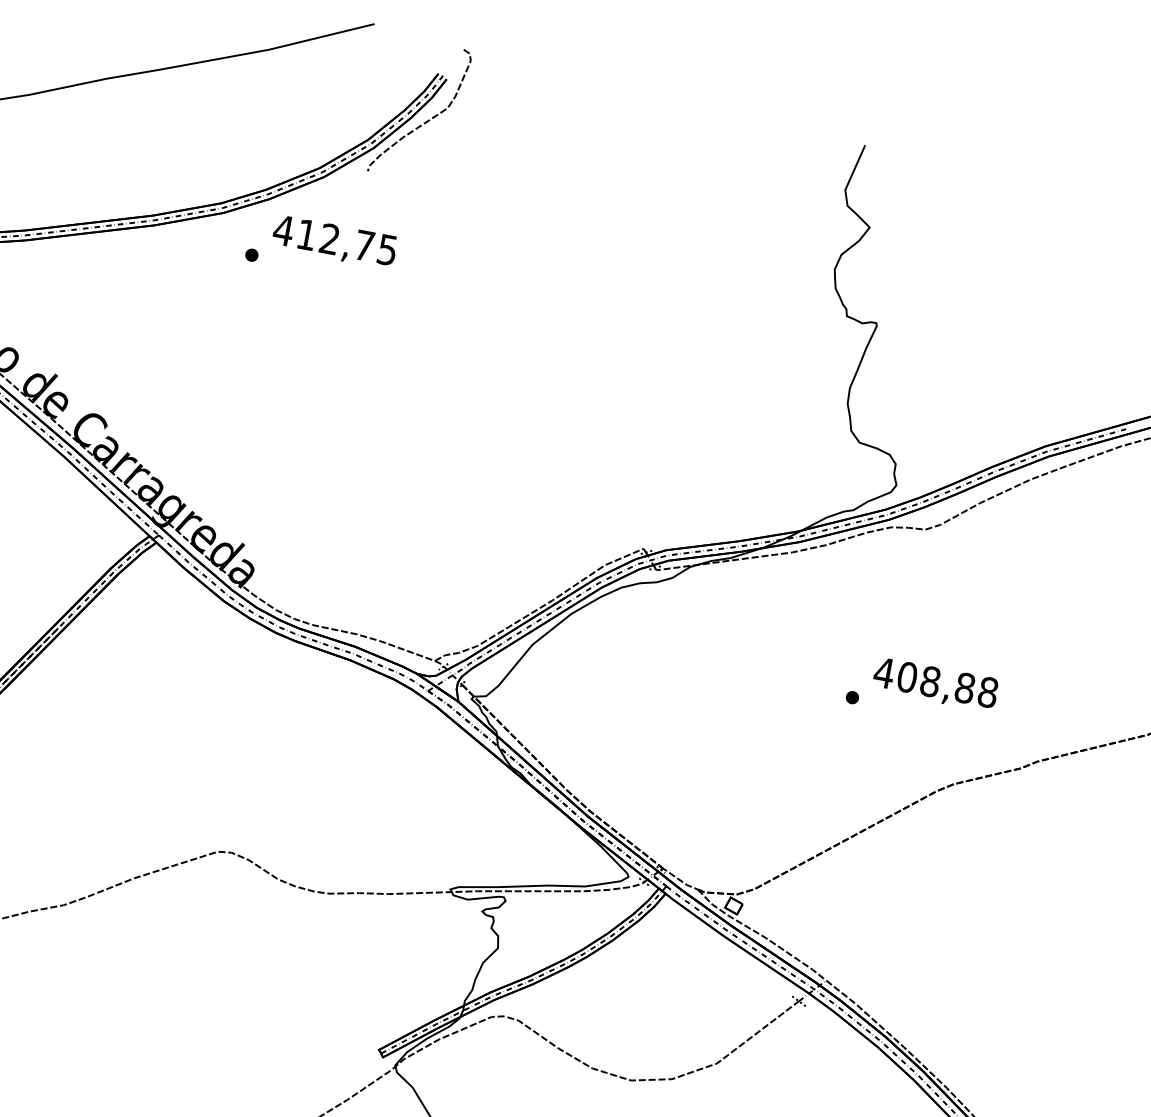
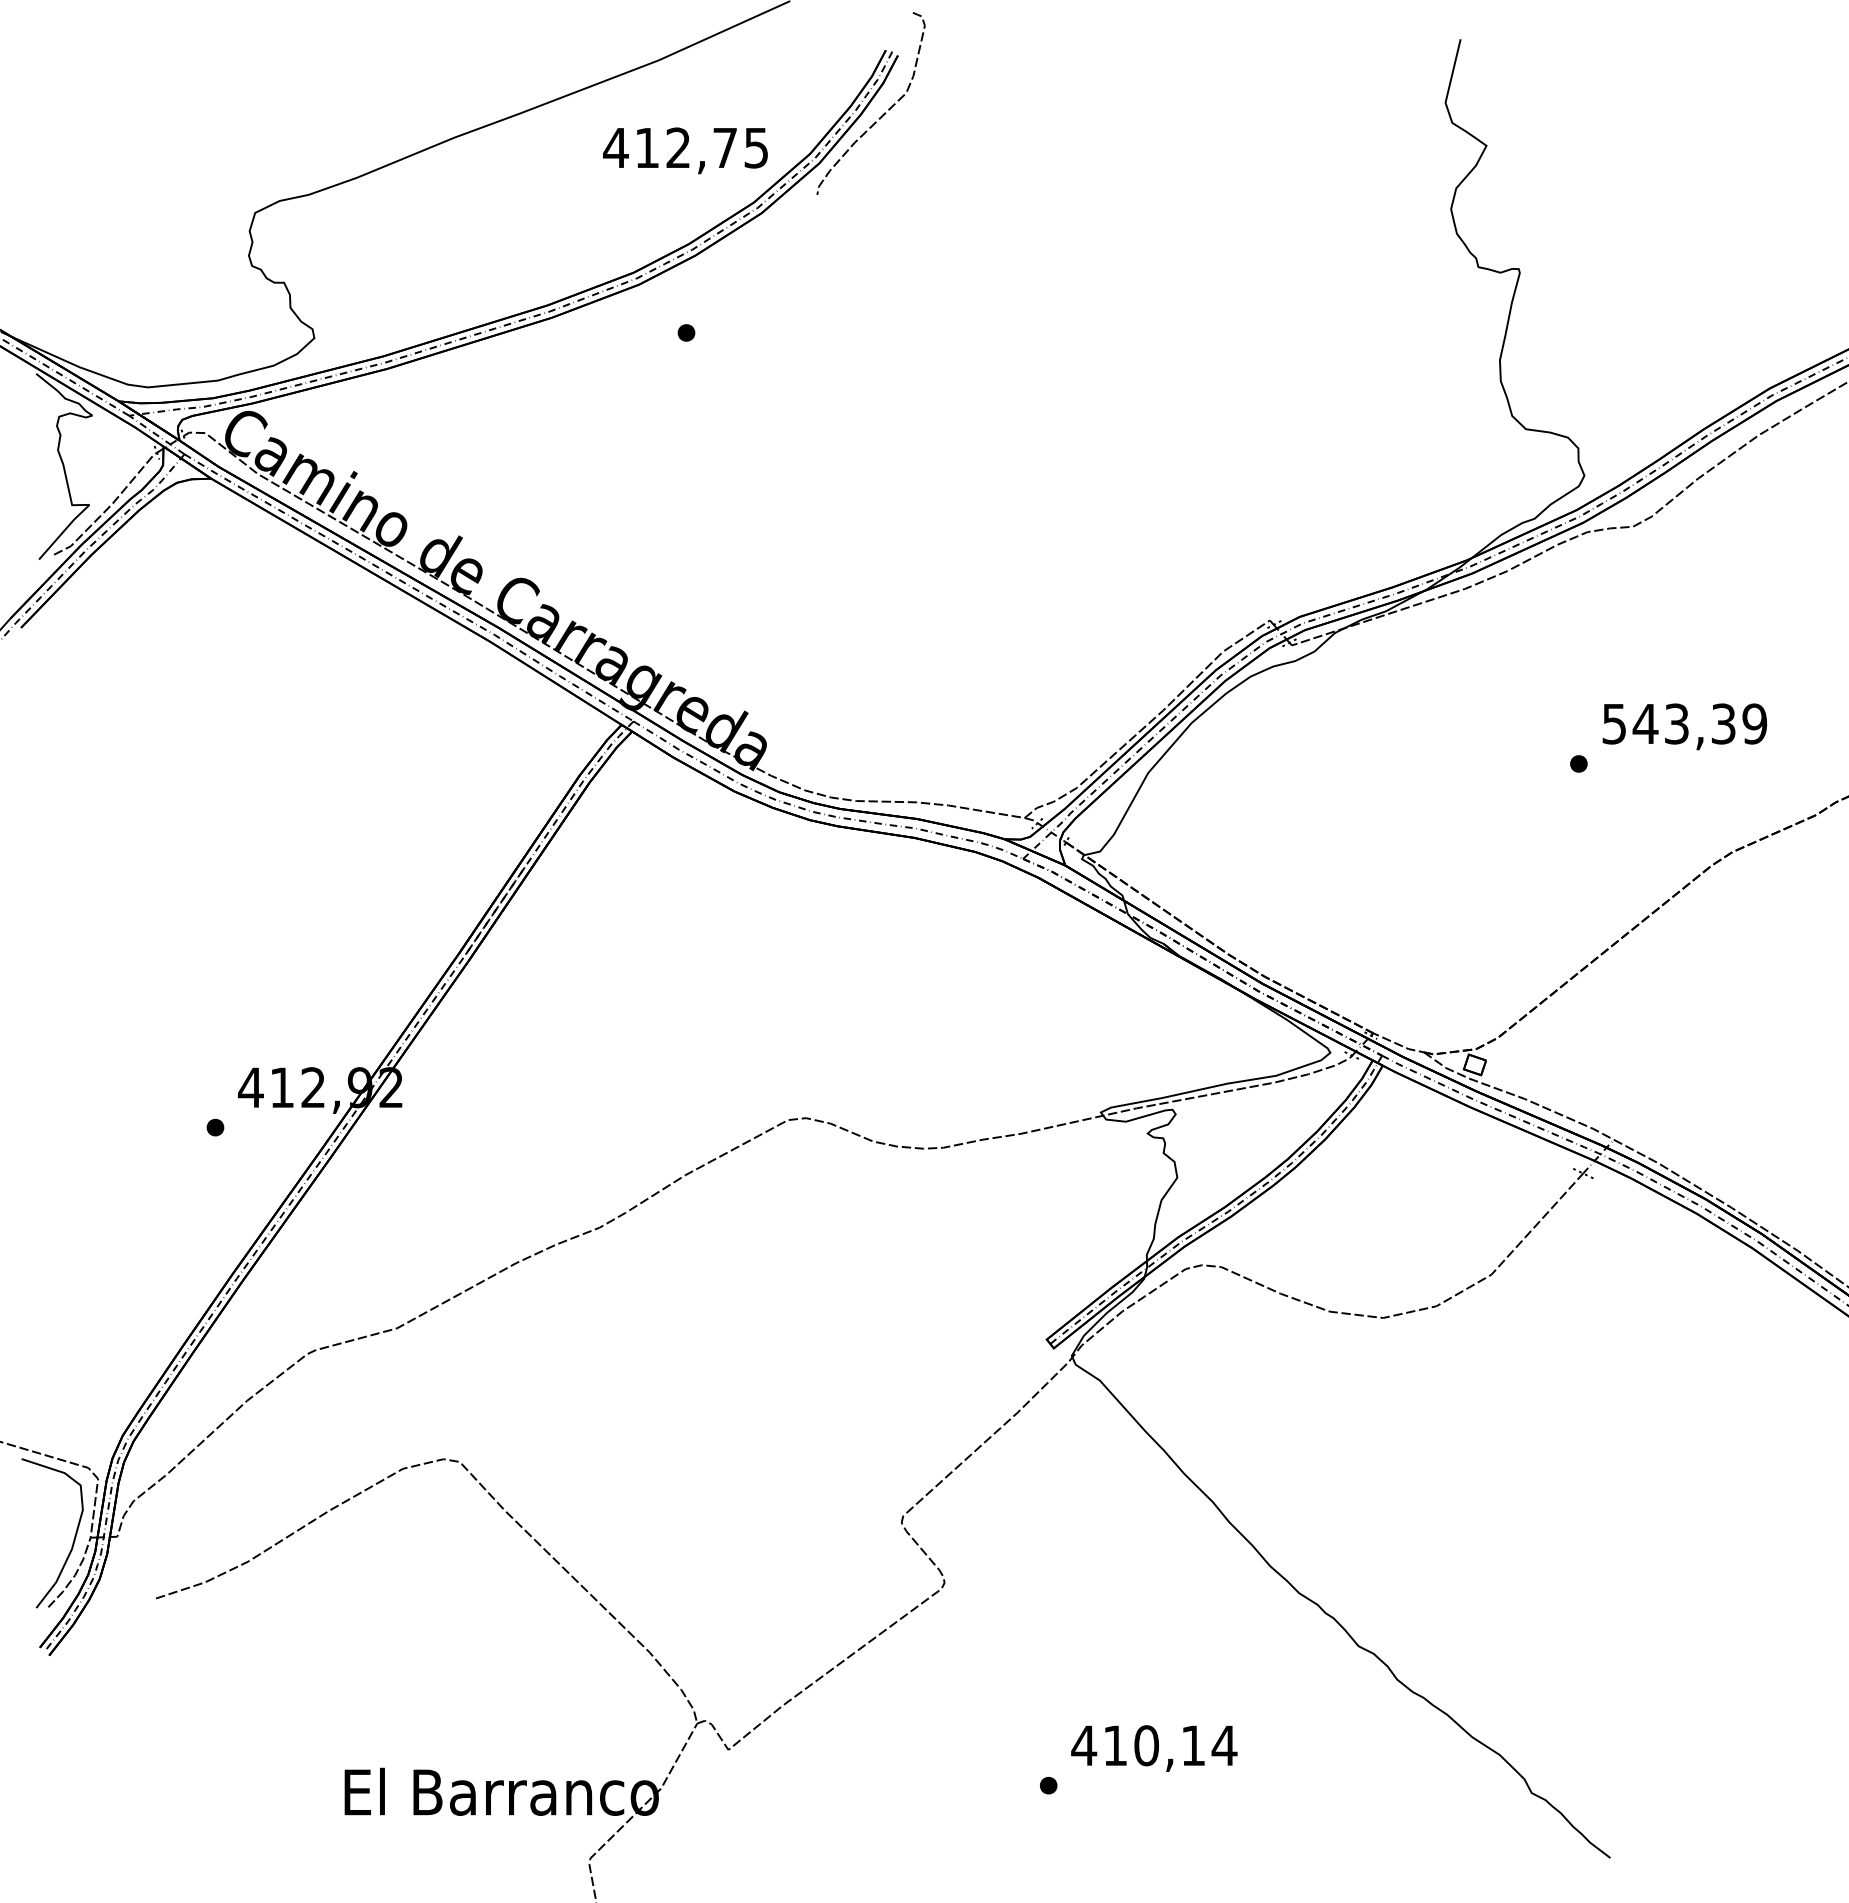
text: (334, 242) -> (685, 150), moved
text: (936, 682) -> (1684, 723), 408,88 -> 543,39

